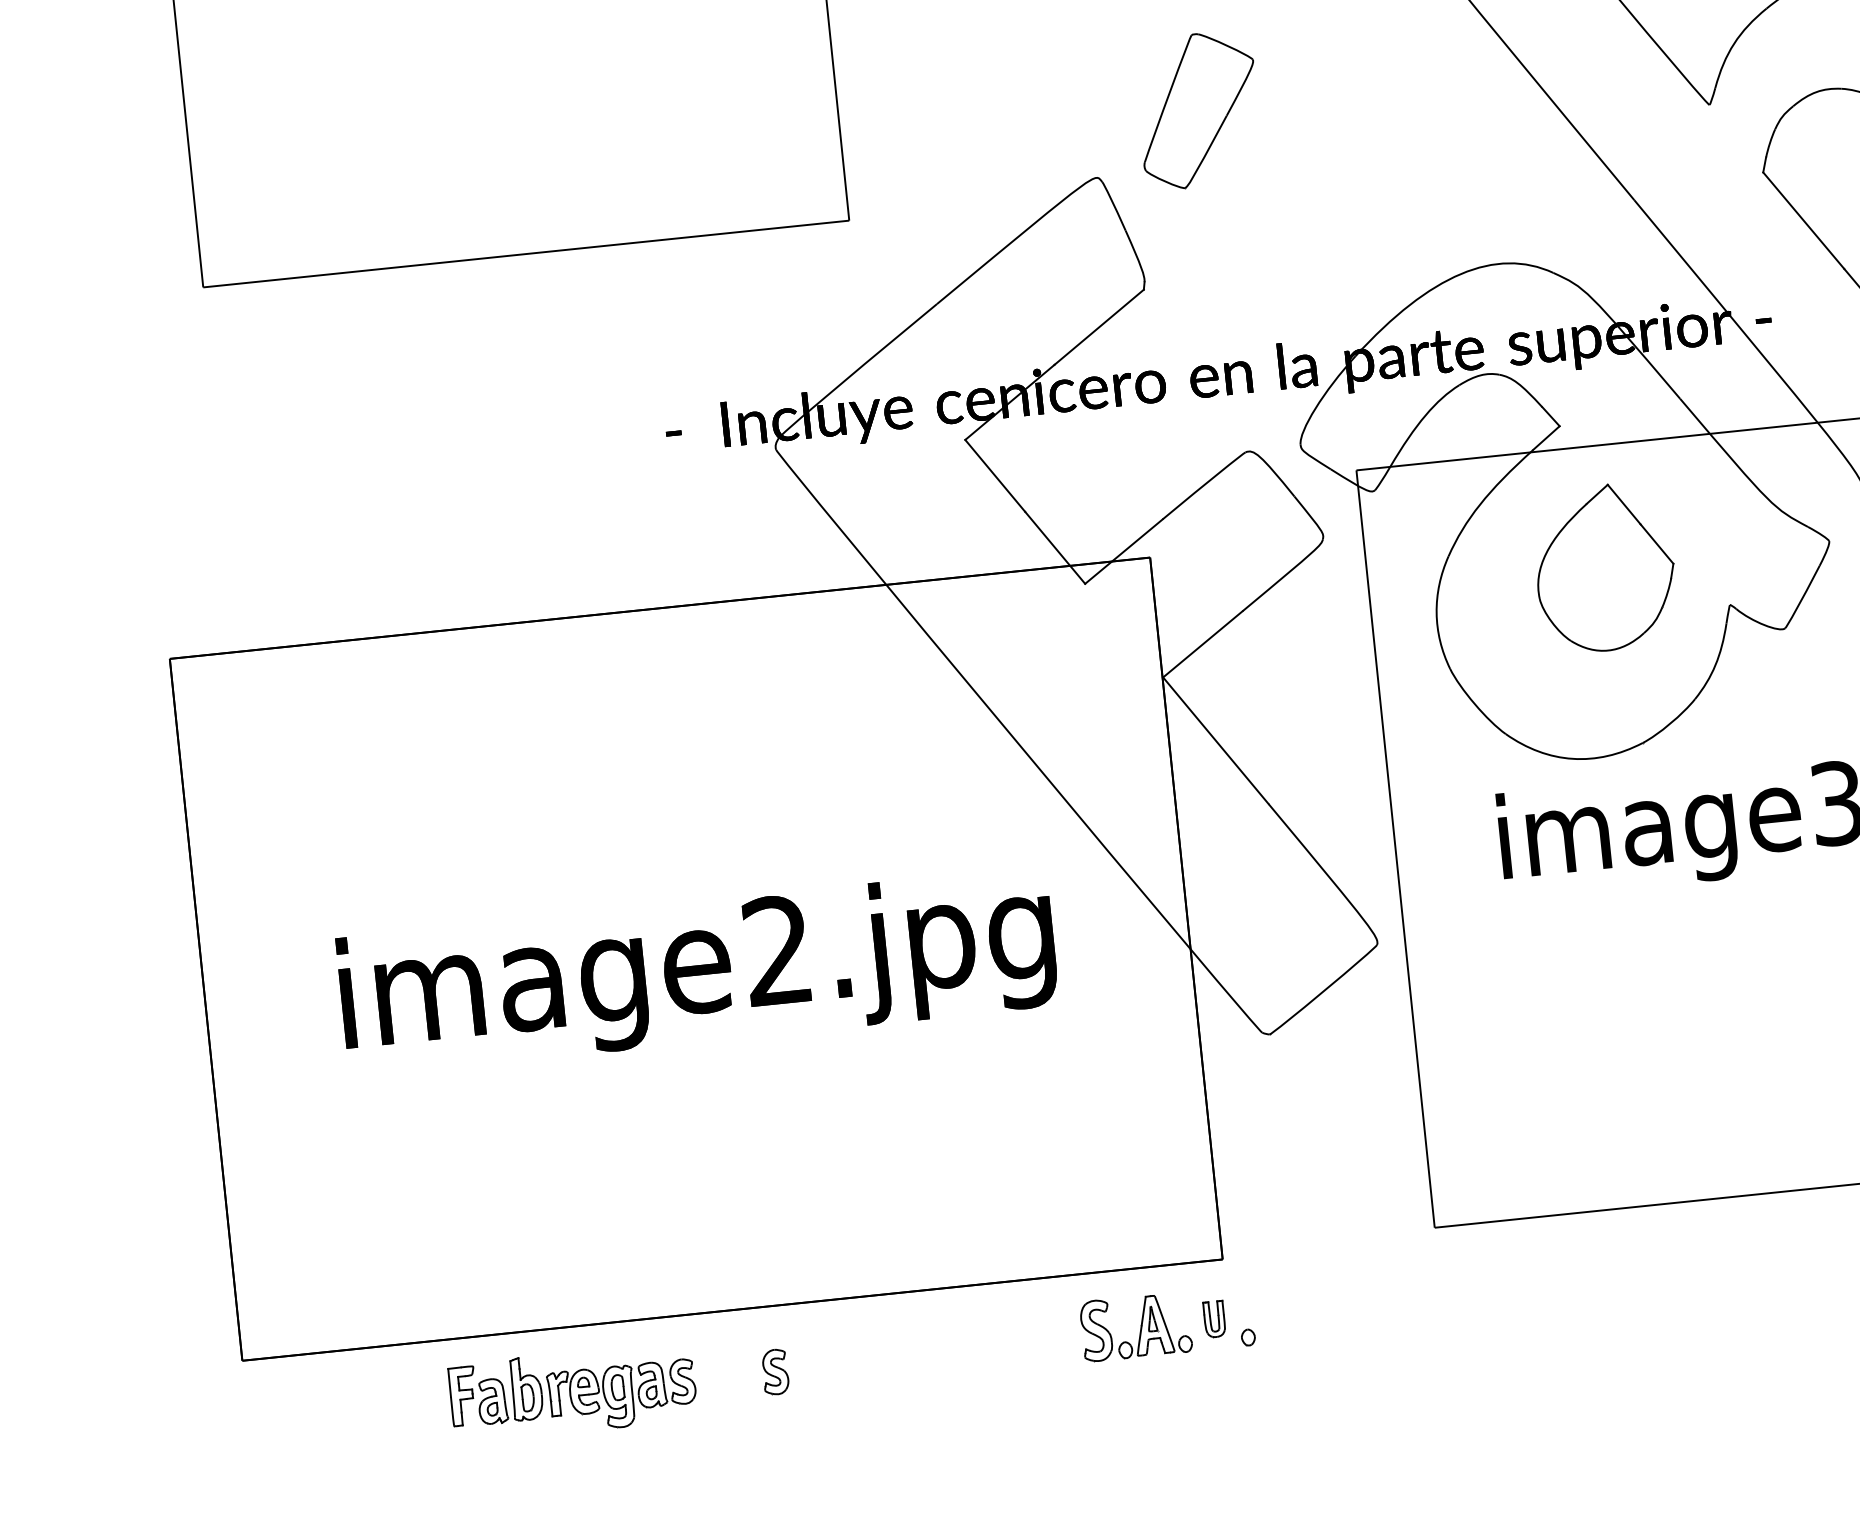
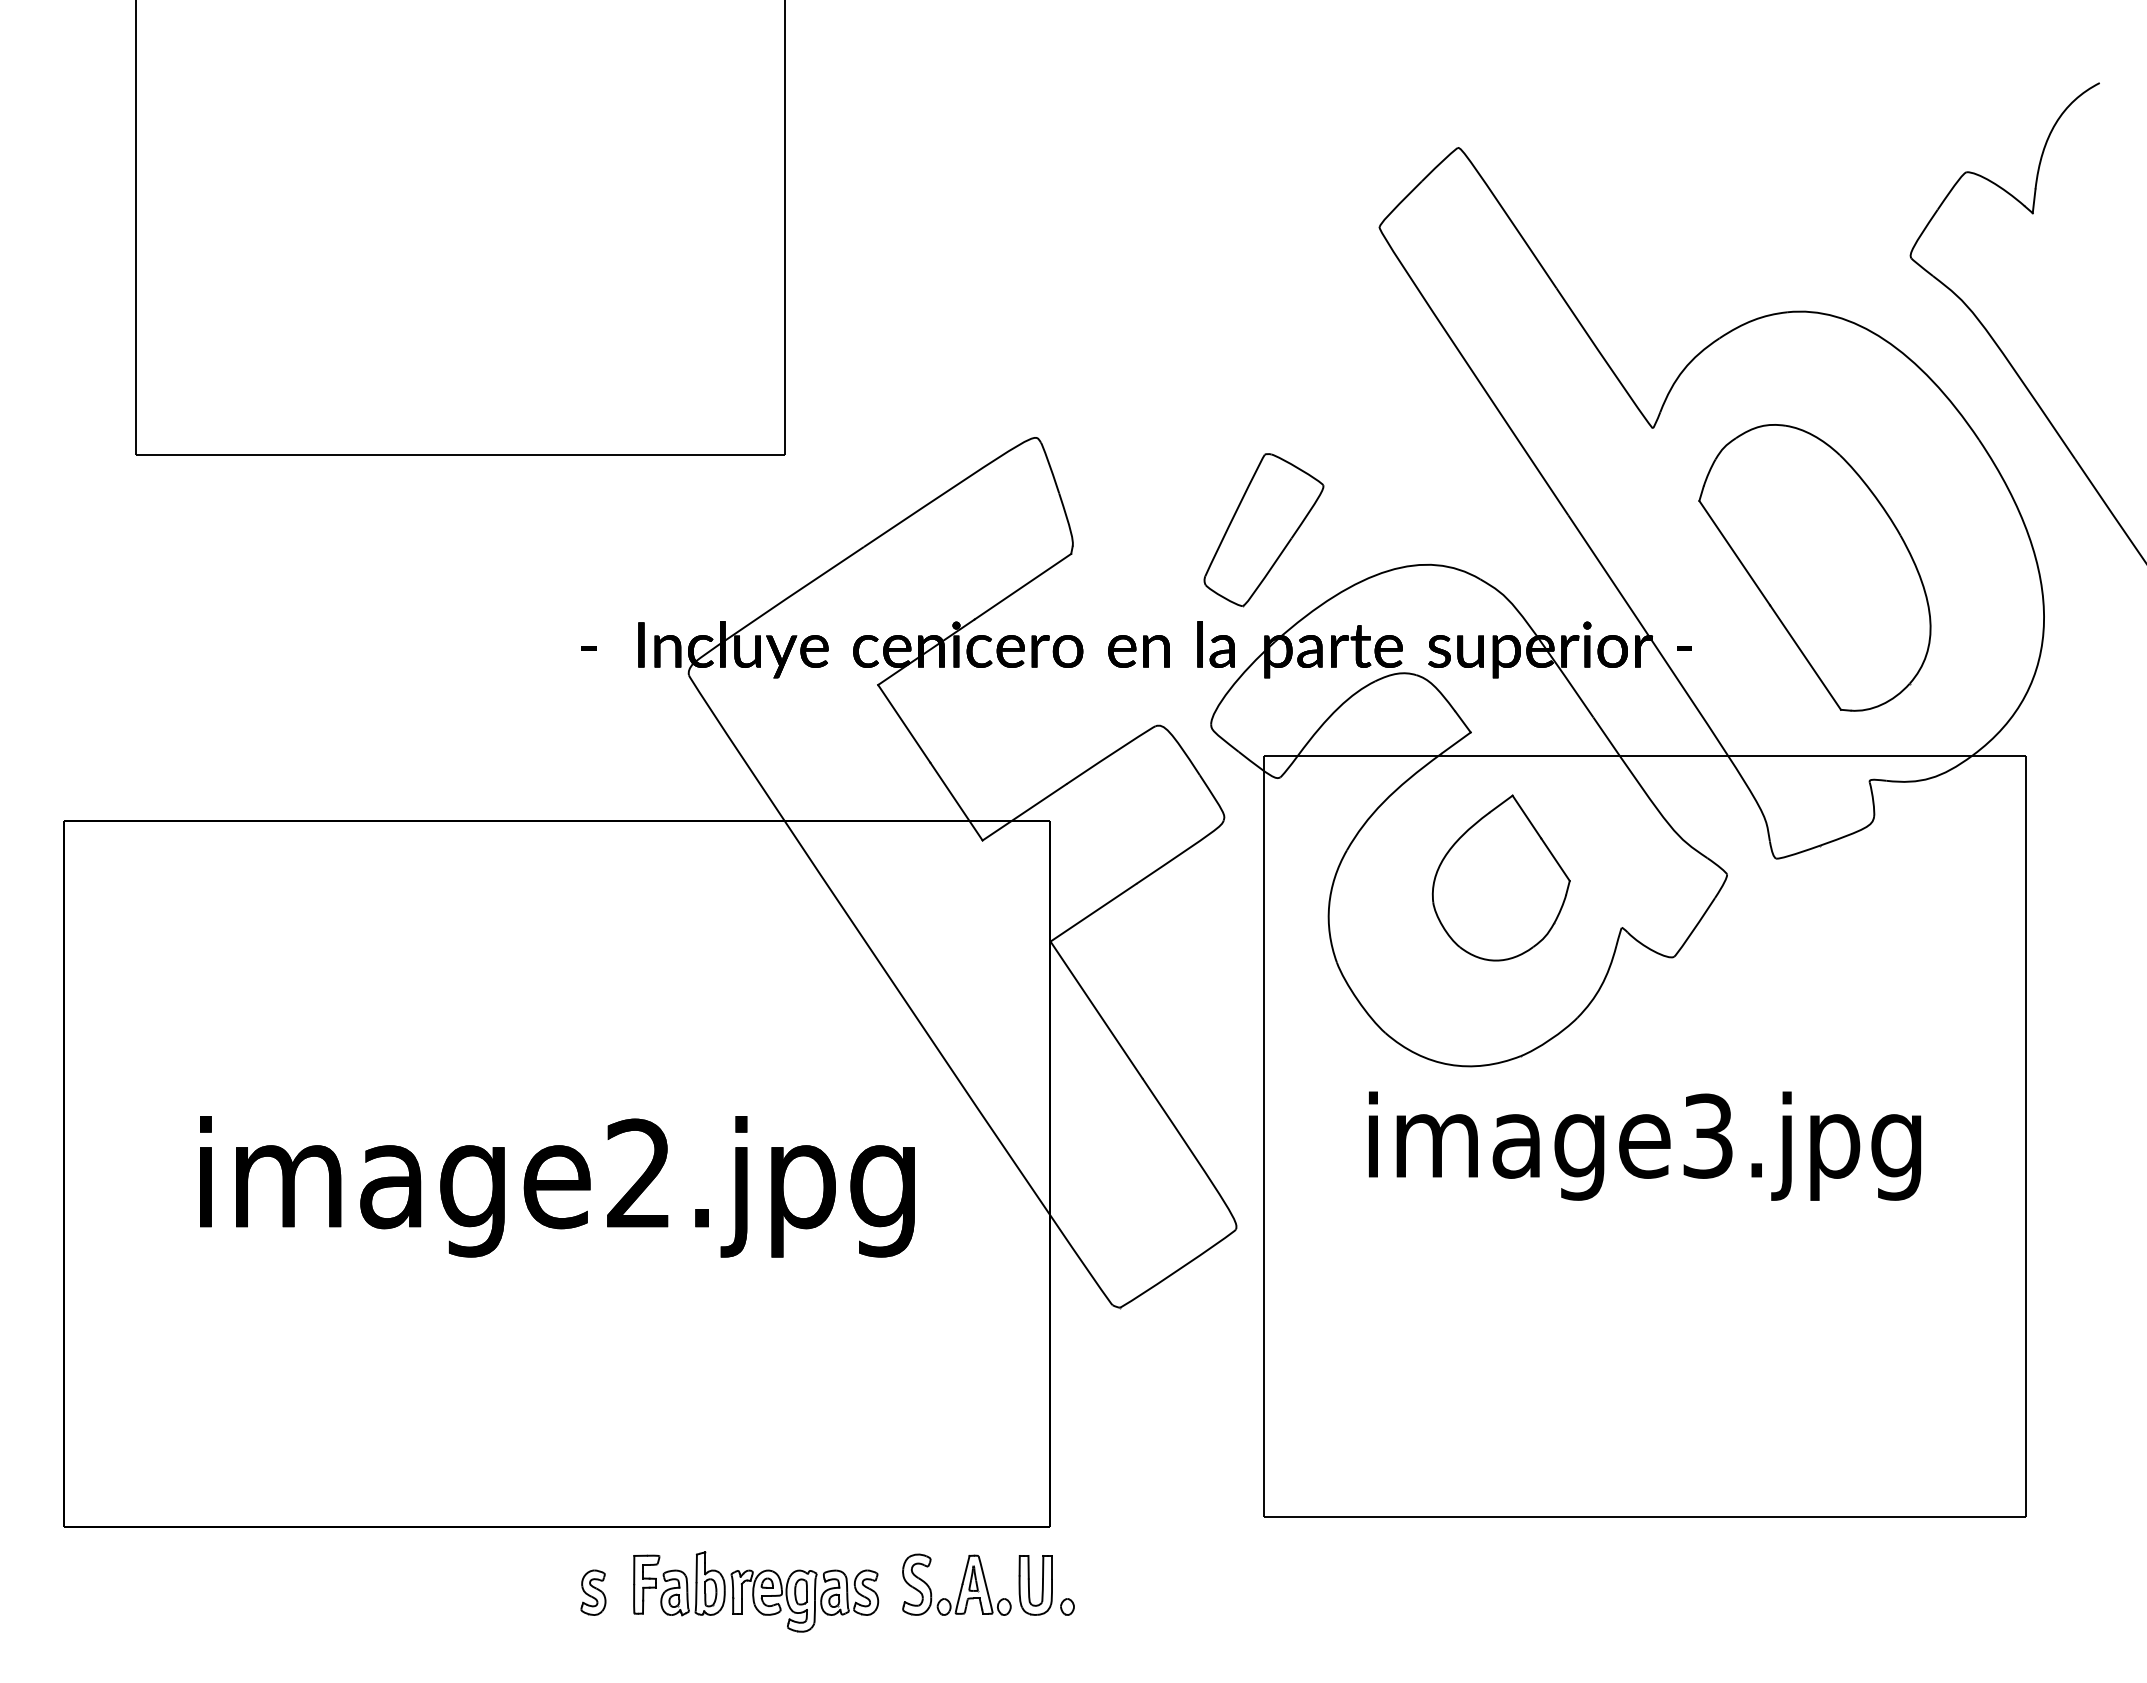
part: (1198, 110) -> (1263, 530), moved
part: (1214, 1319) -> (1035, 1585), size x1.67
part: (573, 1391) -> (756, 1591), moved

